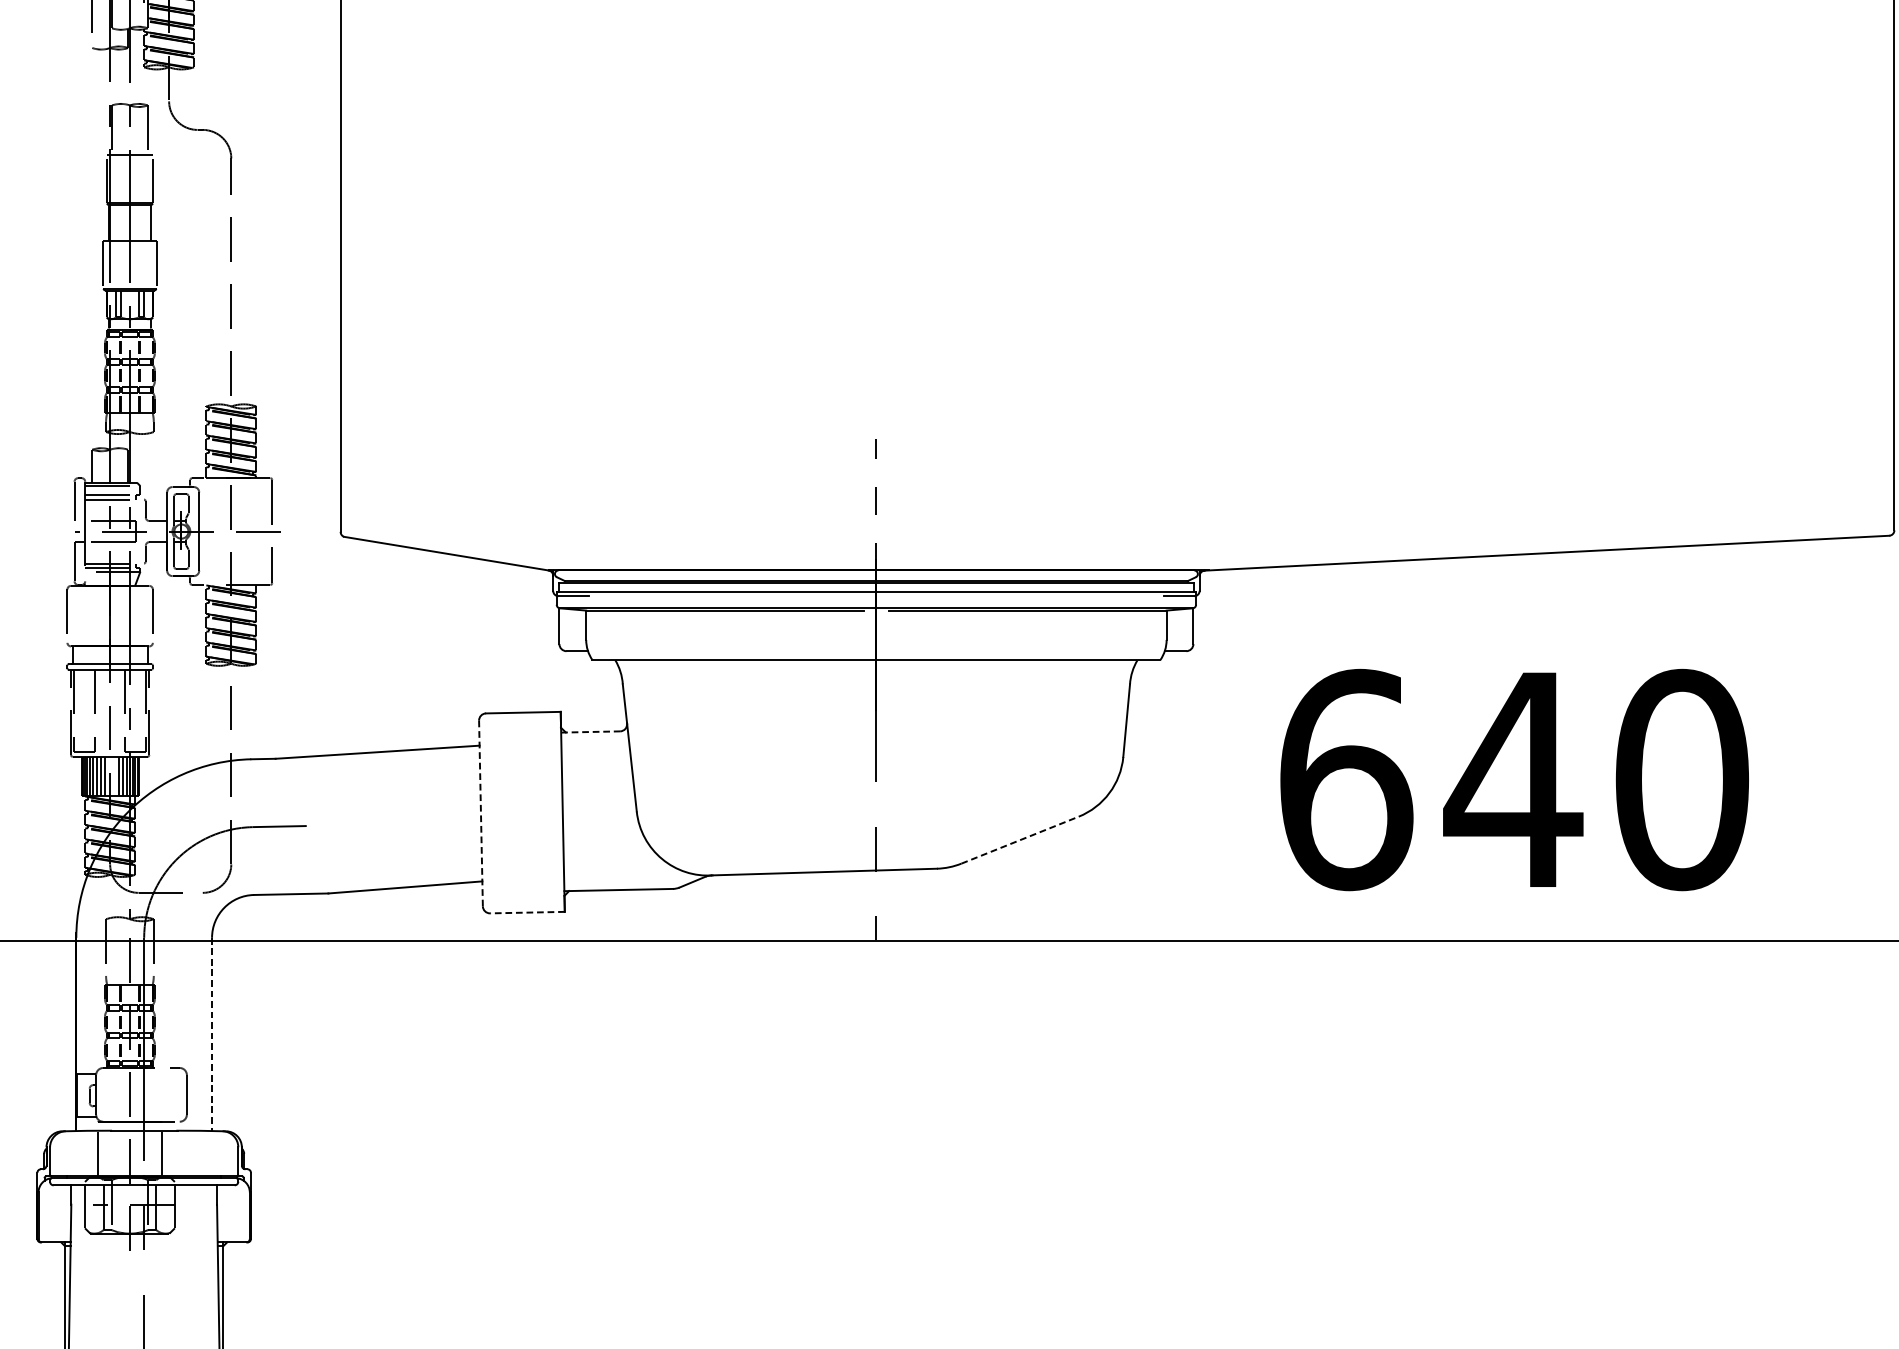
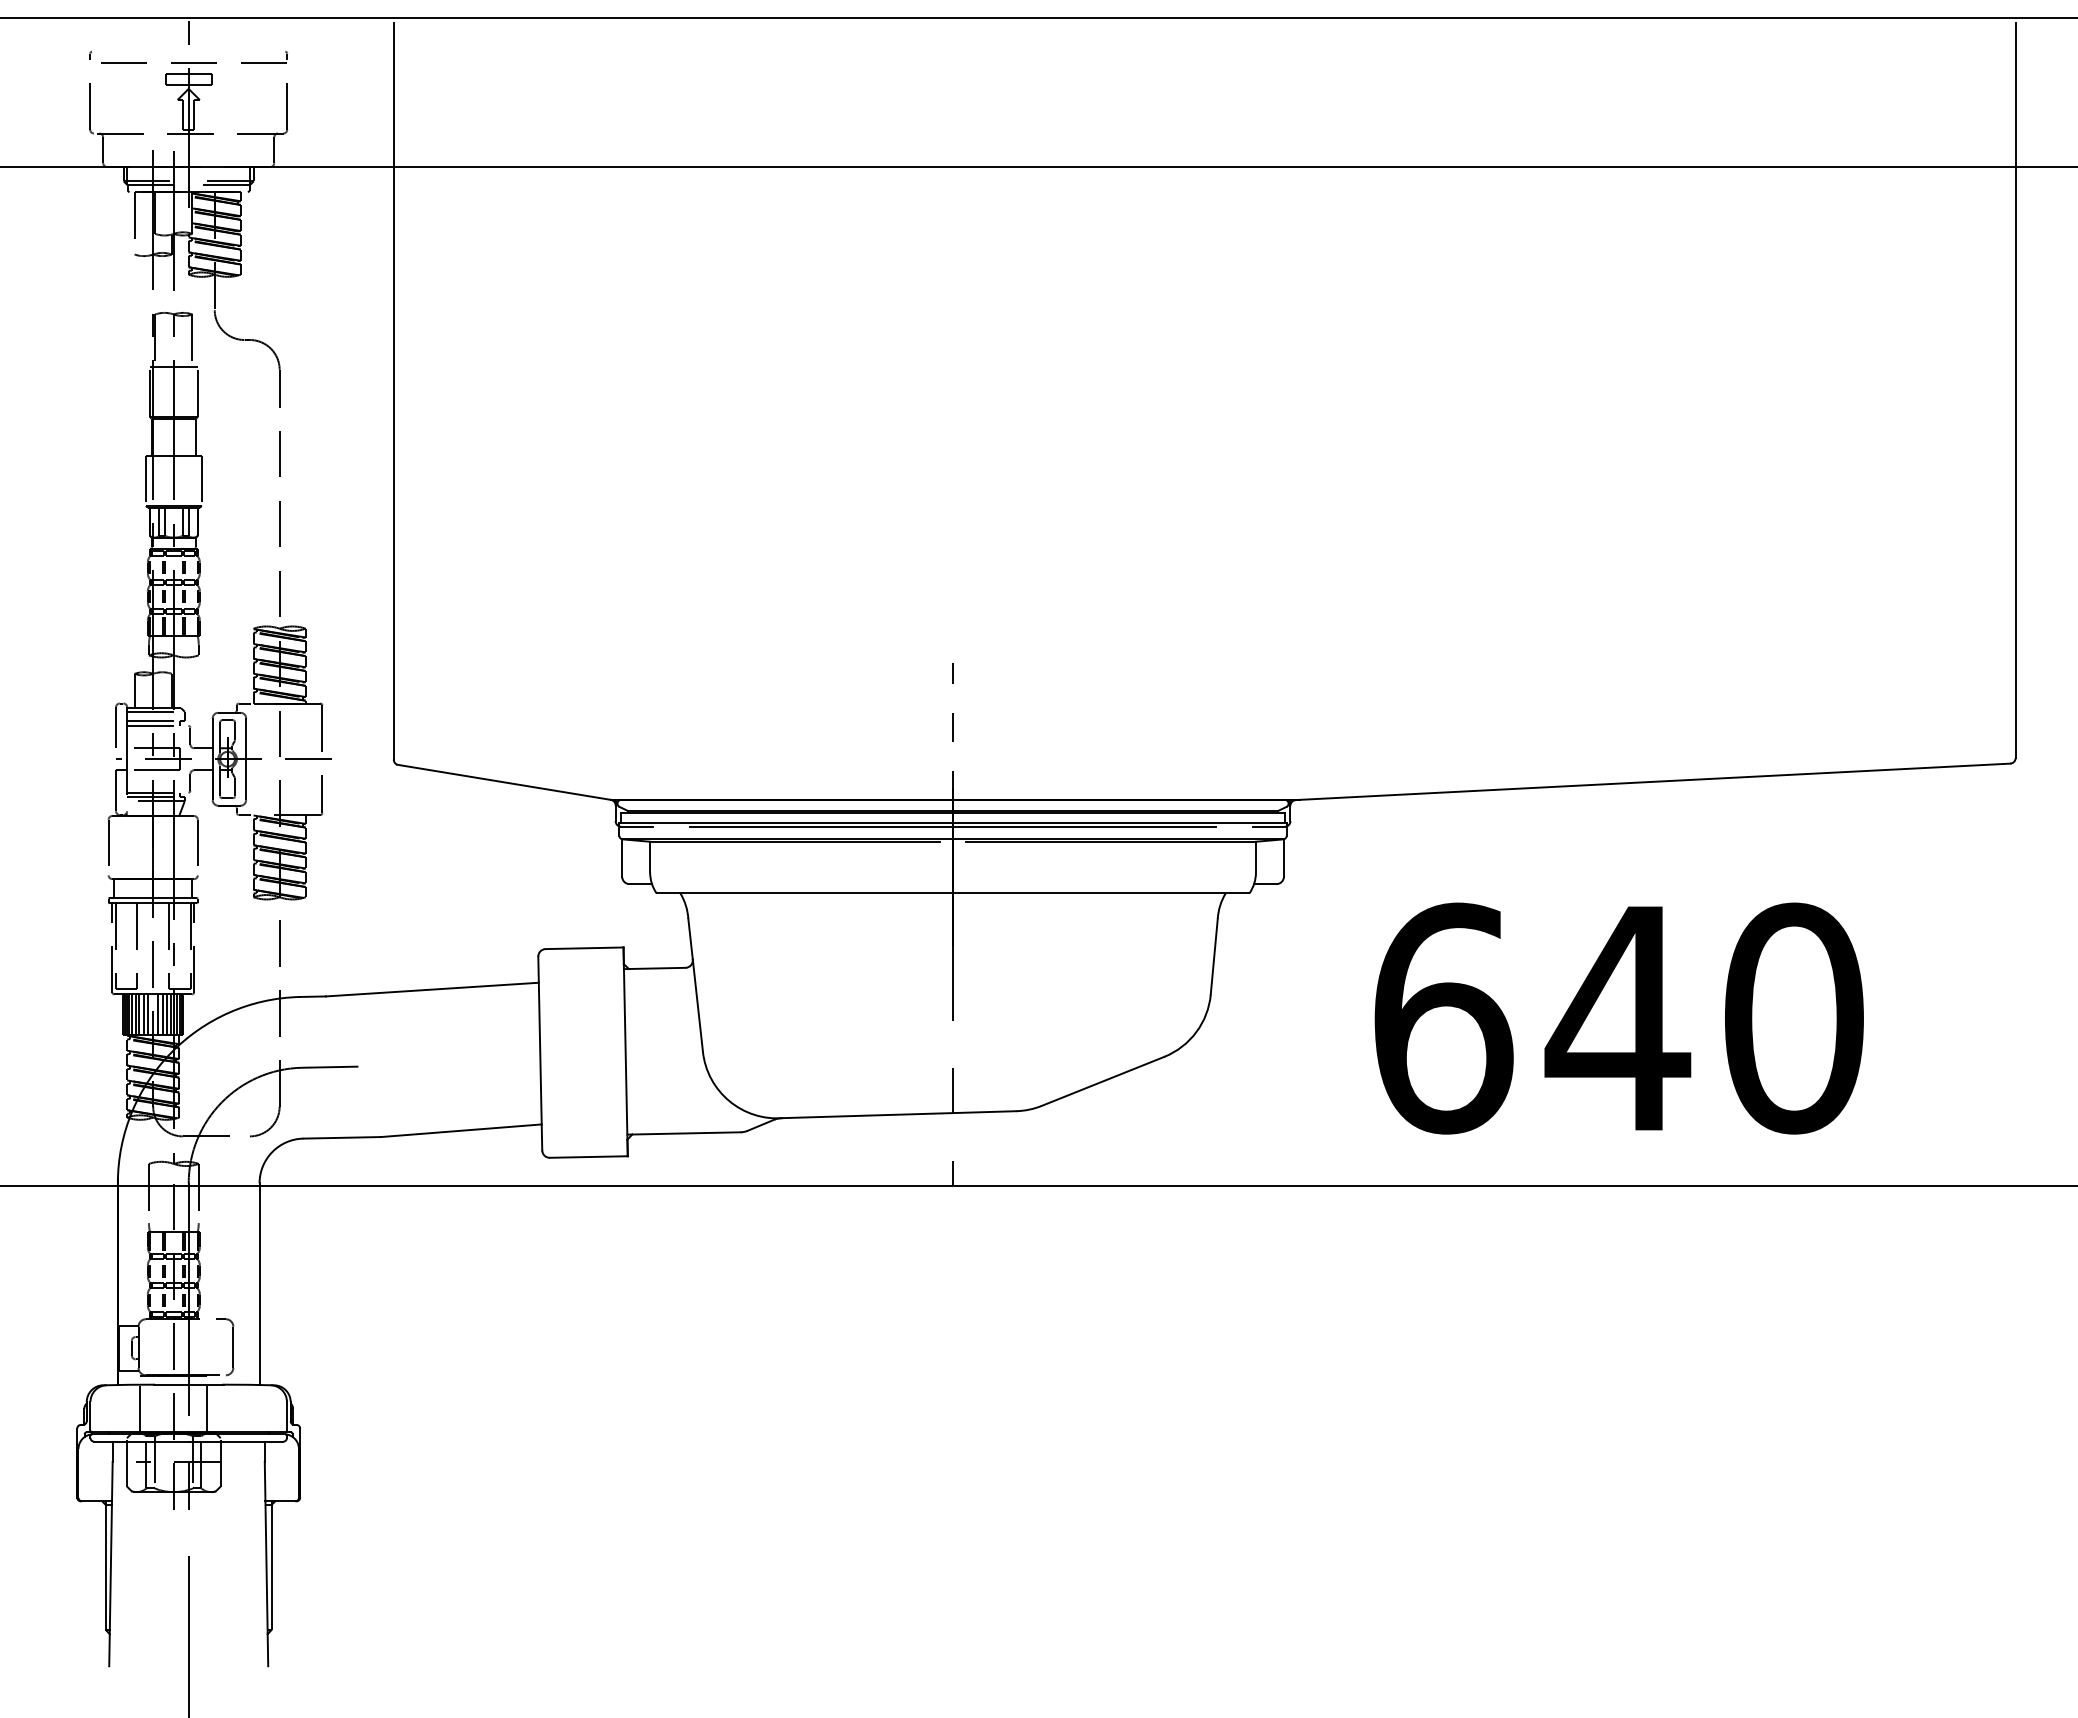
line: (875, 595) -> (952, 826), added
line: (590, 732) -> (654, 968), dashed -> solid
line: (115, 776) -> (158, 1014), added
line: (481, 813) -> (540, 1053), dashed -> solid
line: (1020, 840) -> (1103, 1081), dashed -> solid
line: (527, 913) -> (588, 1157), dashed -> solid
line: (211, 1034) -> (259, 1284), dashed -> solid

